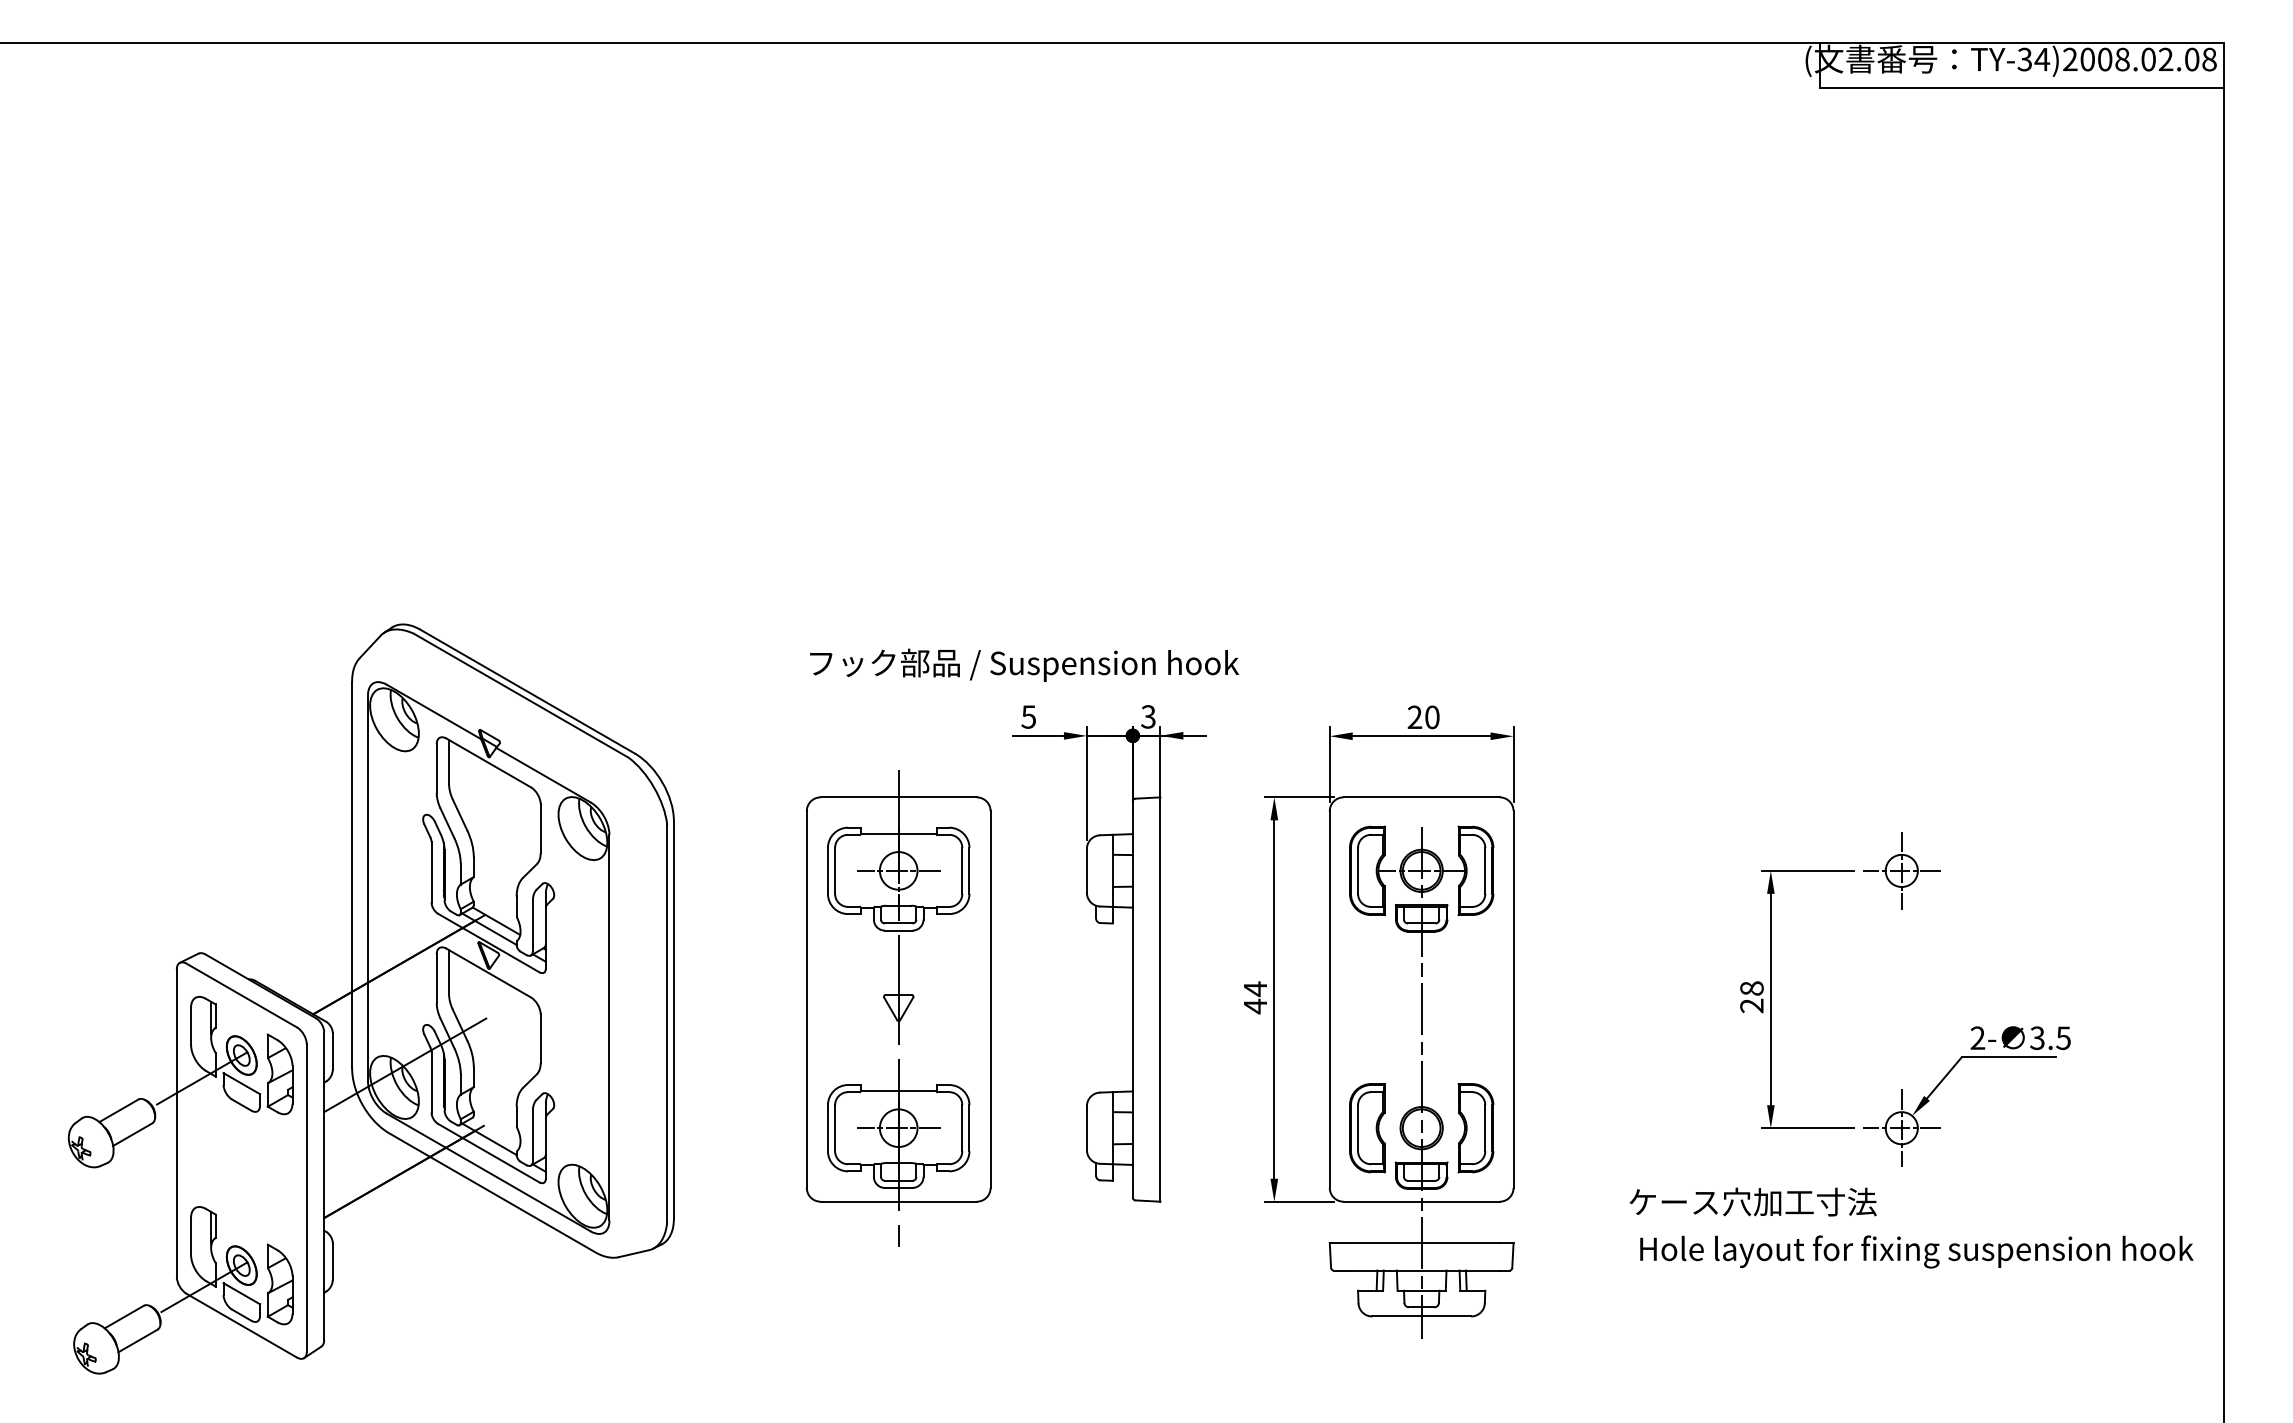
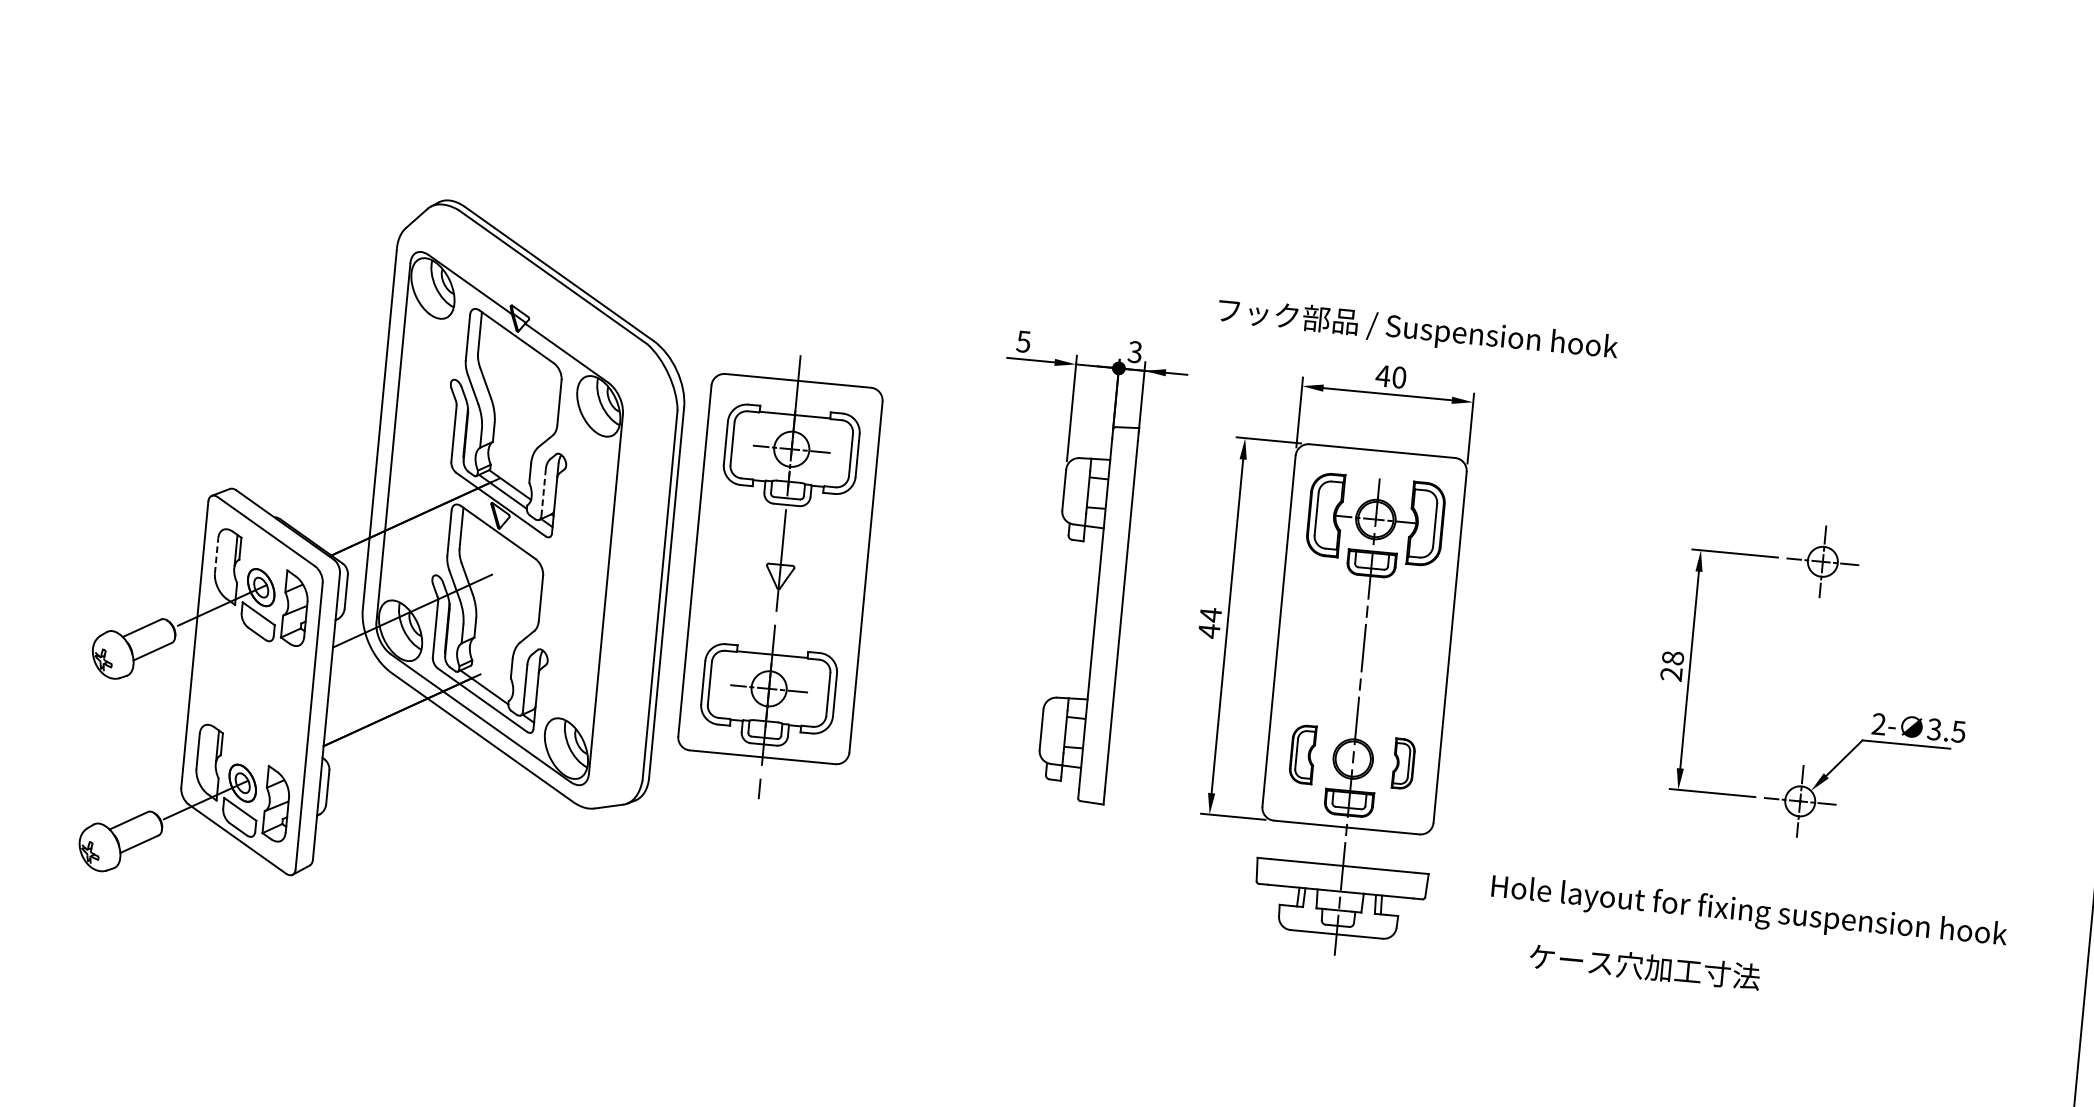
text: (1024, 664) -> (1418, 329), moved
text: (1414, 716) -> (1382, 375), 20 -> 40
line: (532, 925) -> (543, 492), solid -> dashed
part: (898, 1008) -> (779, 577), moved
line: (191, 1026) -> (216, 556), solid -> dashed
part: (1367, 1128) -> (1302, 754), size x0.7
part: (1475, 1128) -> (1403, 764), size x0.6
text: (1752, 1201) -> (1644, 966), moved
text: (1916, 1251) -> (1749, 912), moved

